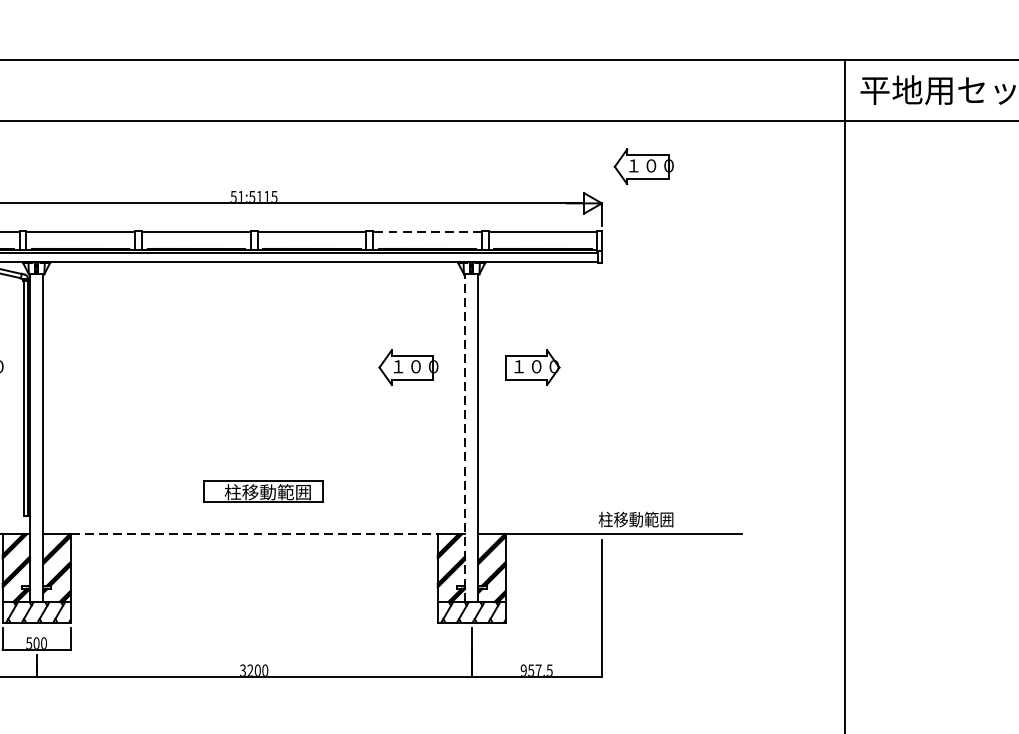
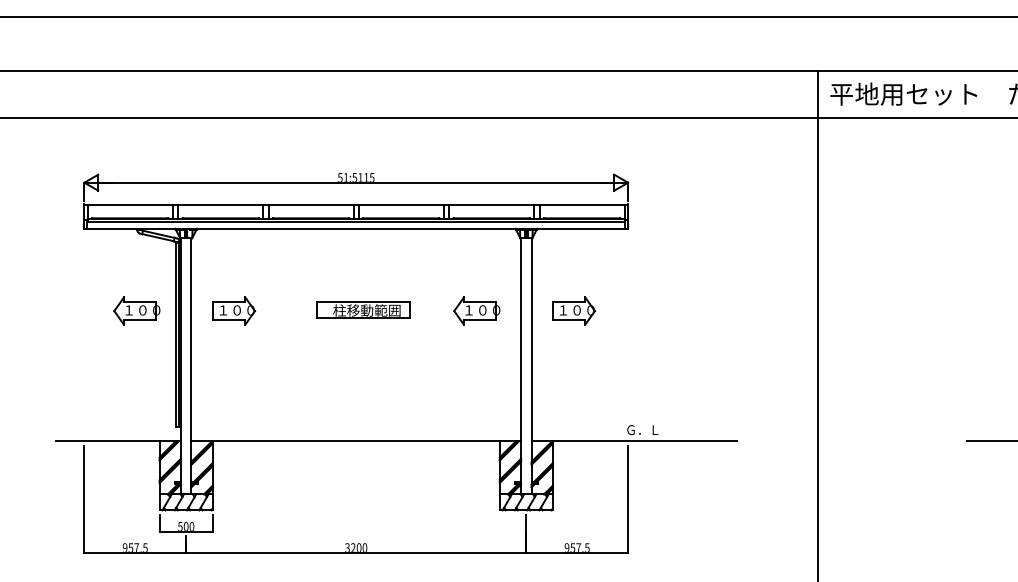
part: (643, 166) -> (660, 153), removed
line: (427, 232) -> (491, 205), dashed -> solid
part: (98, 366) -> (234, 310), added
line: (465, 437) -> (521, 365), dashed -> solid
part: (263, 490) -> (363, 309), moved
text: (635, 519) -> (654, 429), 柱移動範囲 -> Ｇ．Ｌ
line: (254, 534) -> (356, 441), dashed -> solid

